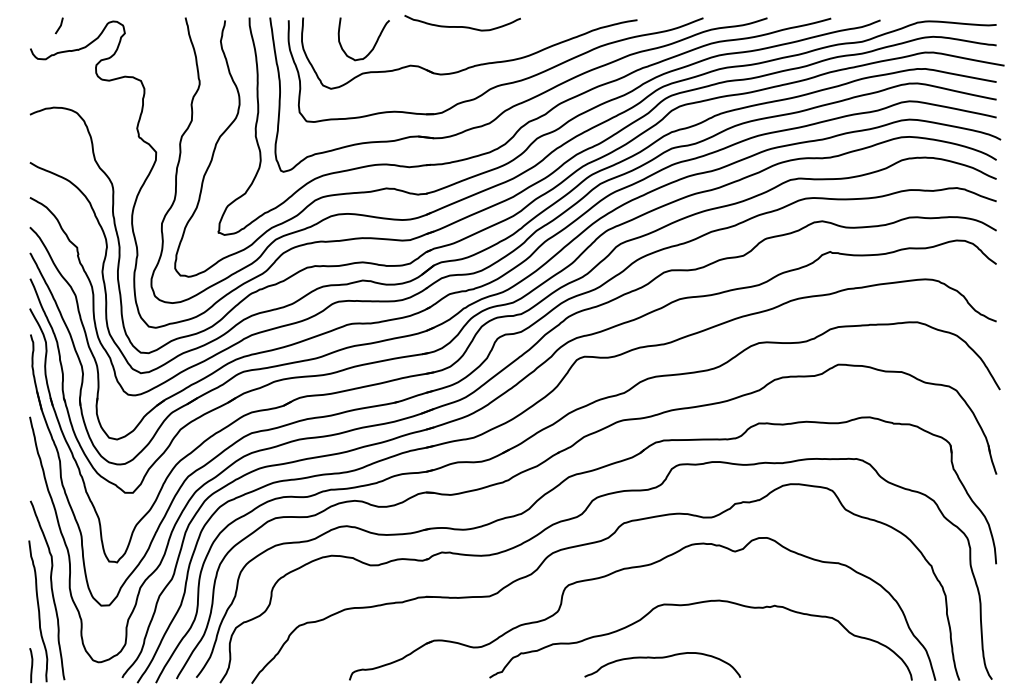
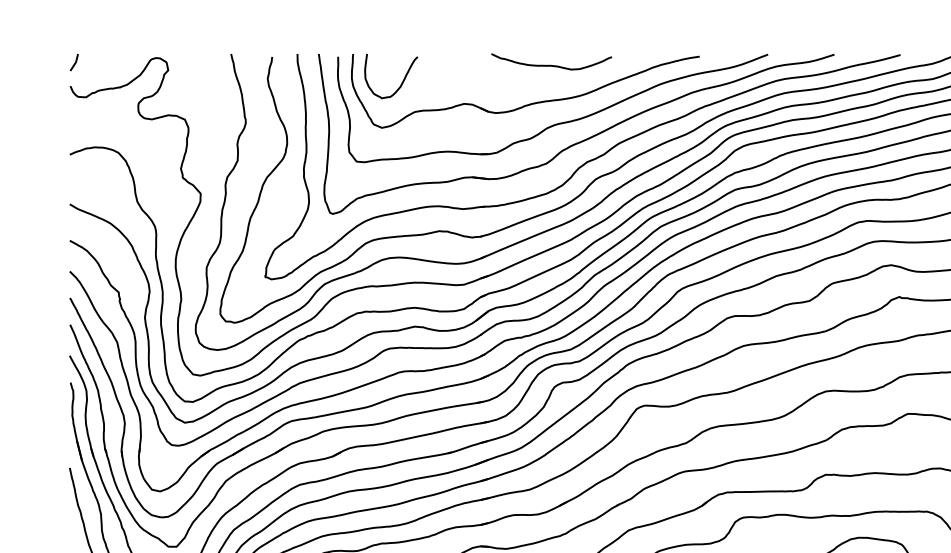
line: (59, 25) -> (74, 62), moved
curve: (462, 26) -> (551, 65), moved
curve: (373, 45) -> (401, 82), moved

